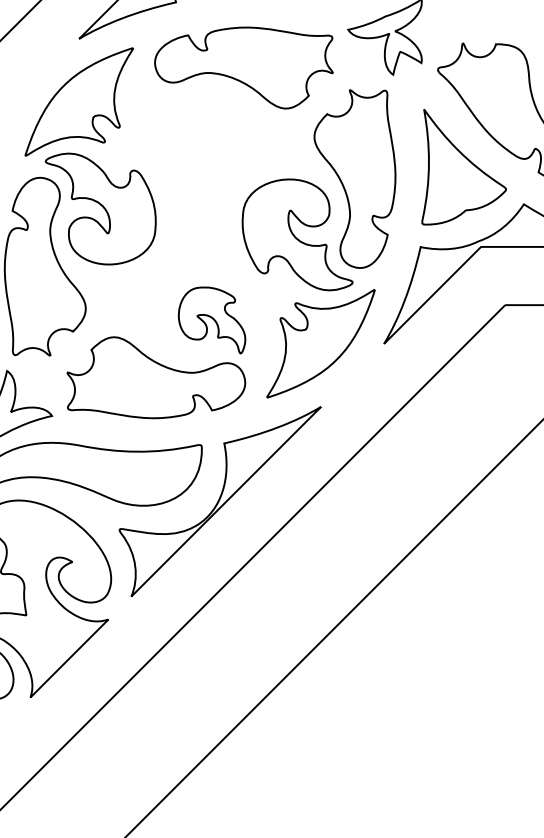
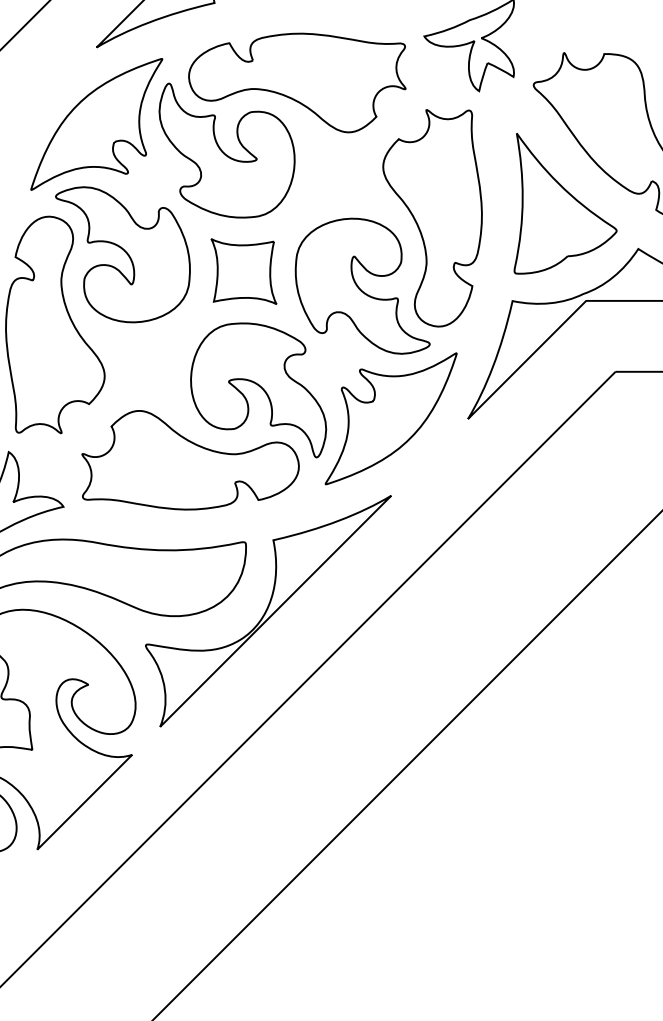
part: (185, 123) -> (226, 150), added
part: (199, 222) -> (243, 271), added
part: (211, 320) -> (257, 390), size x1.67

